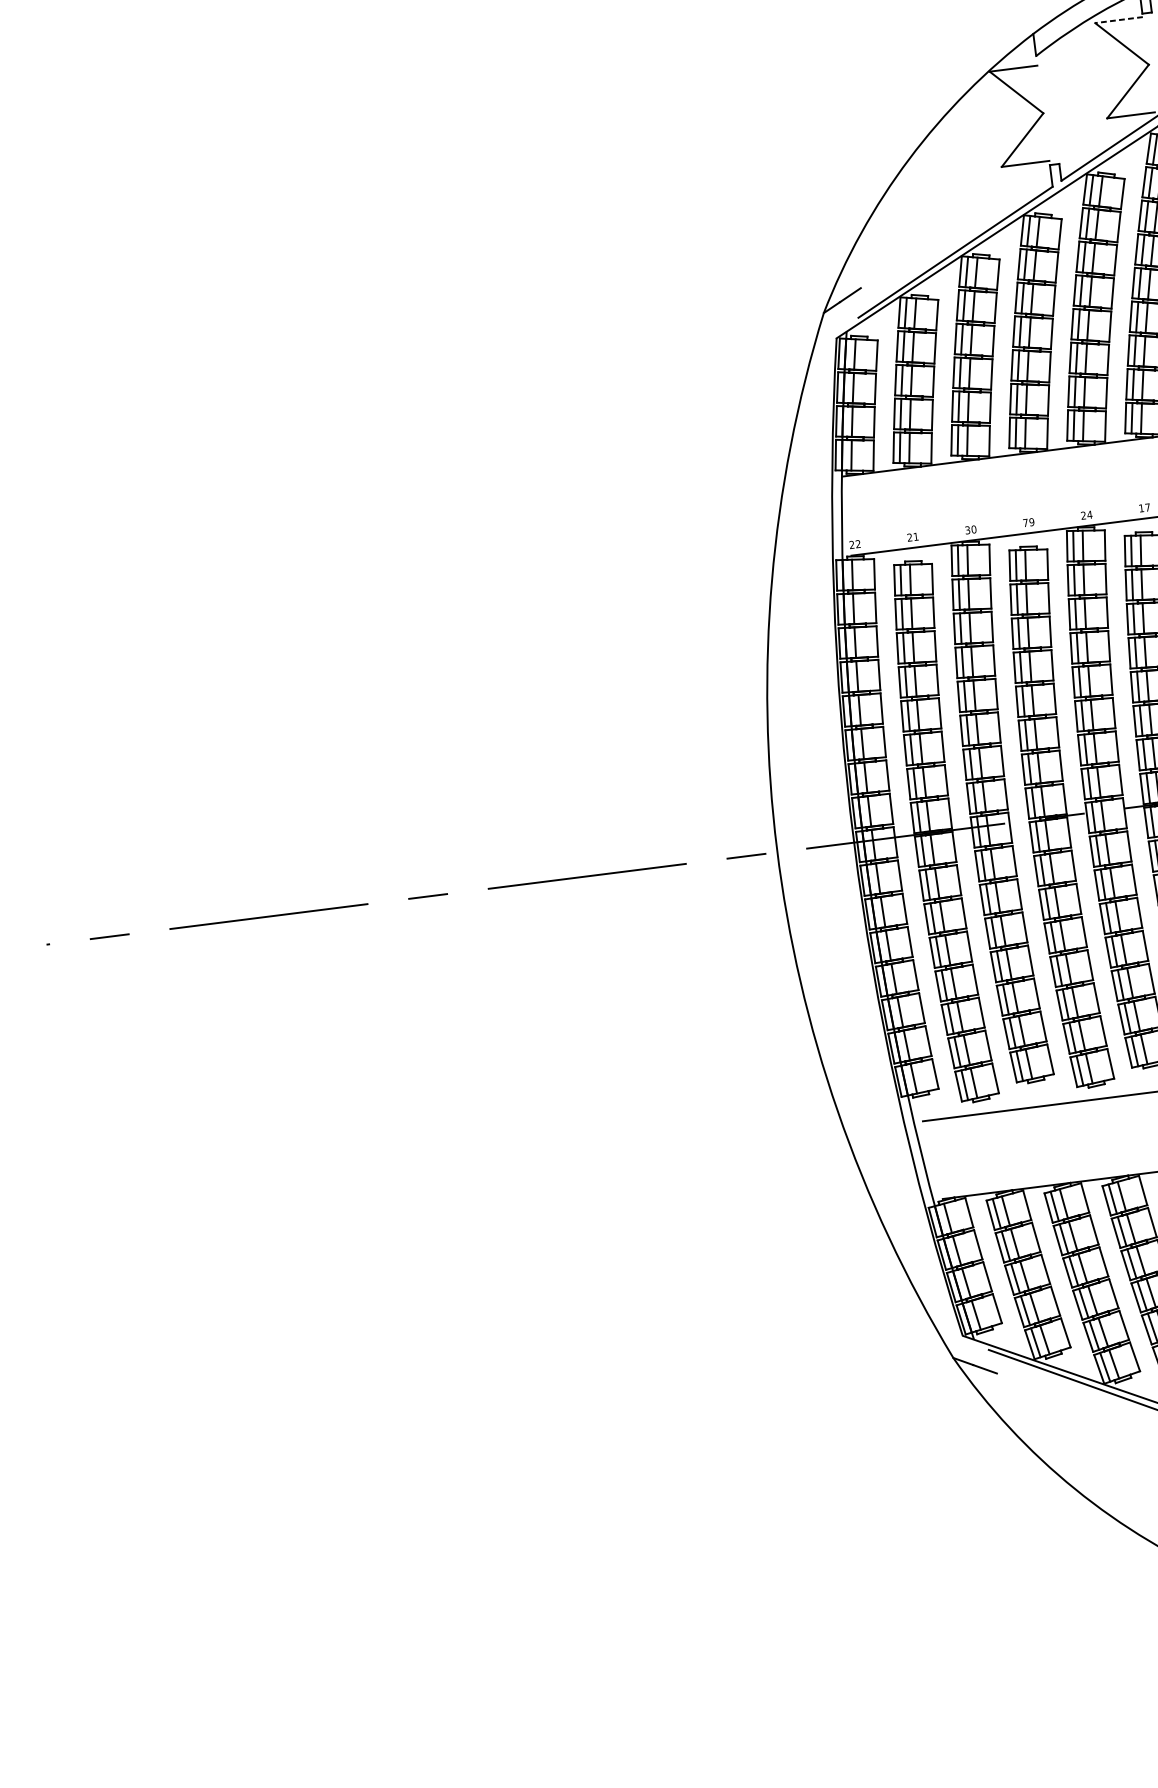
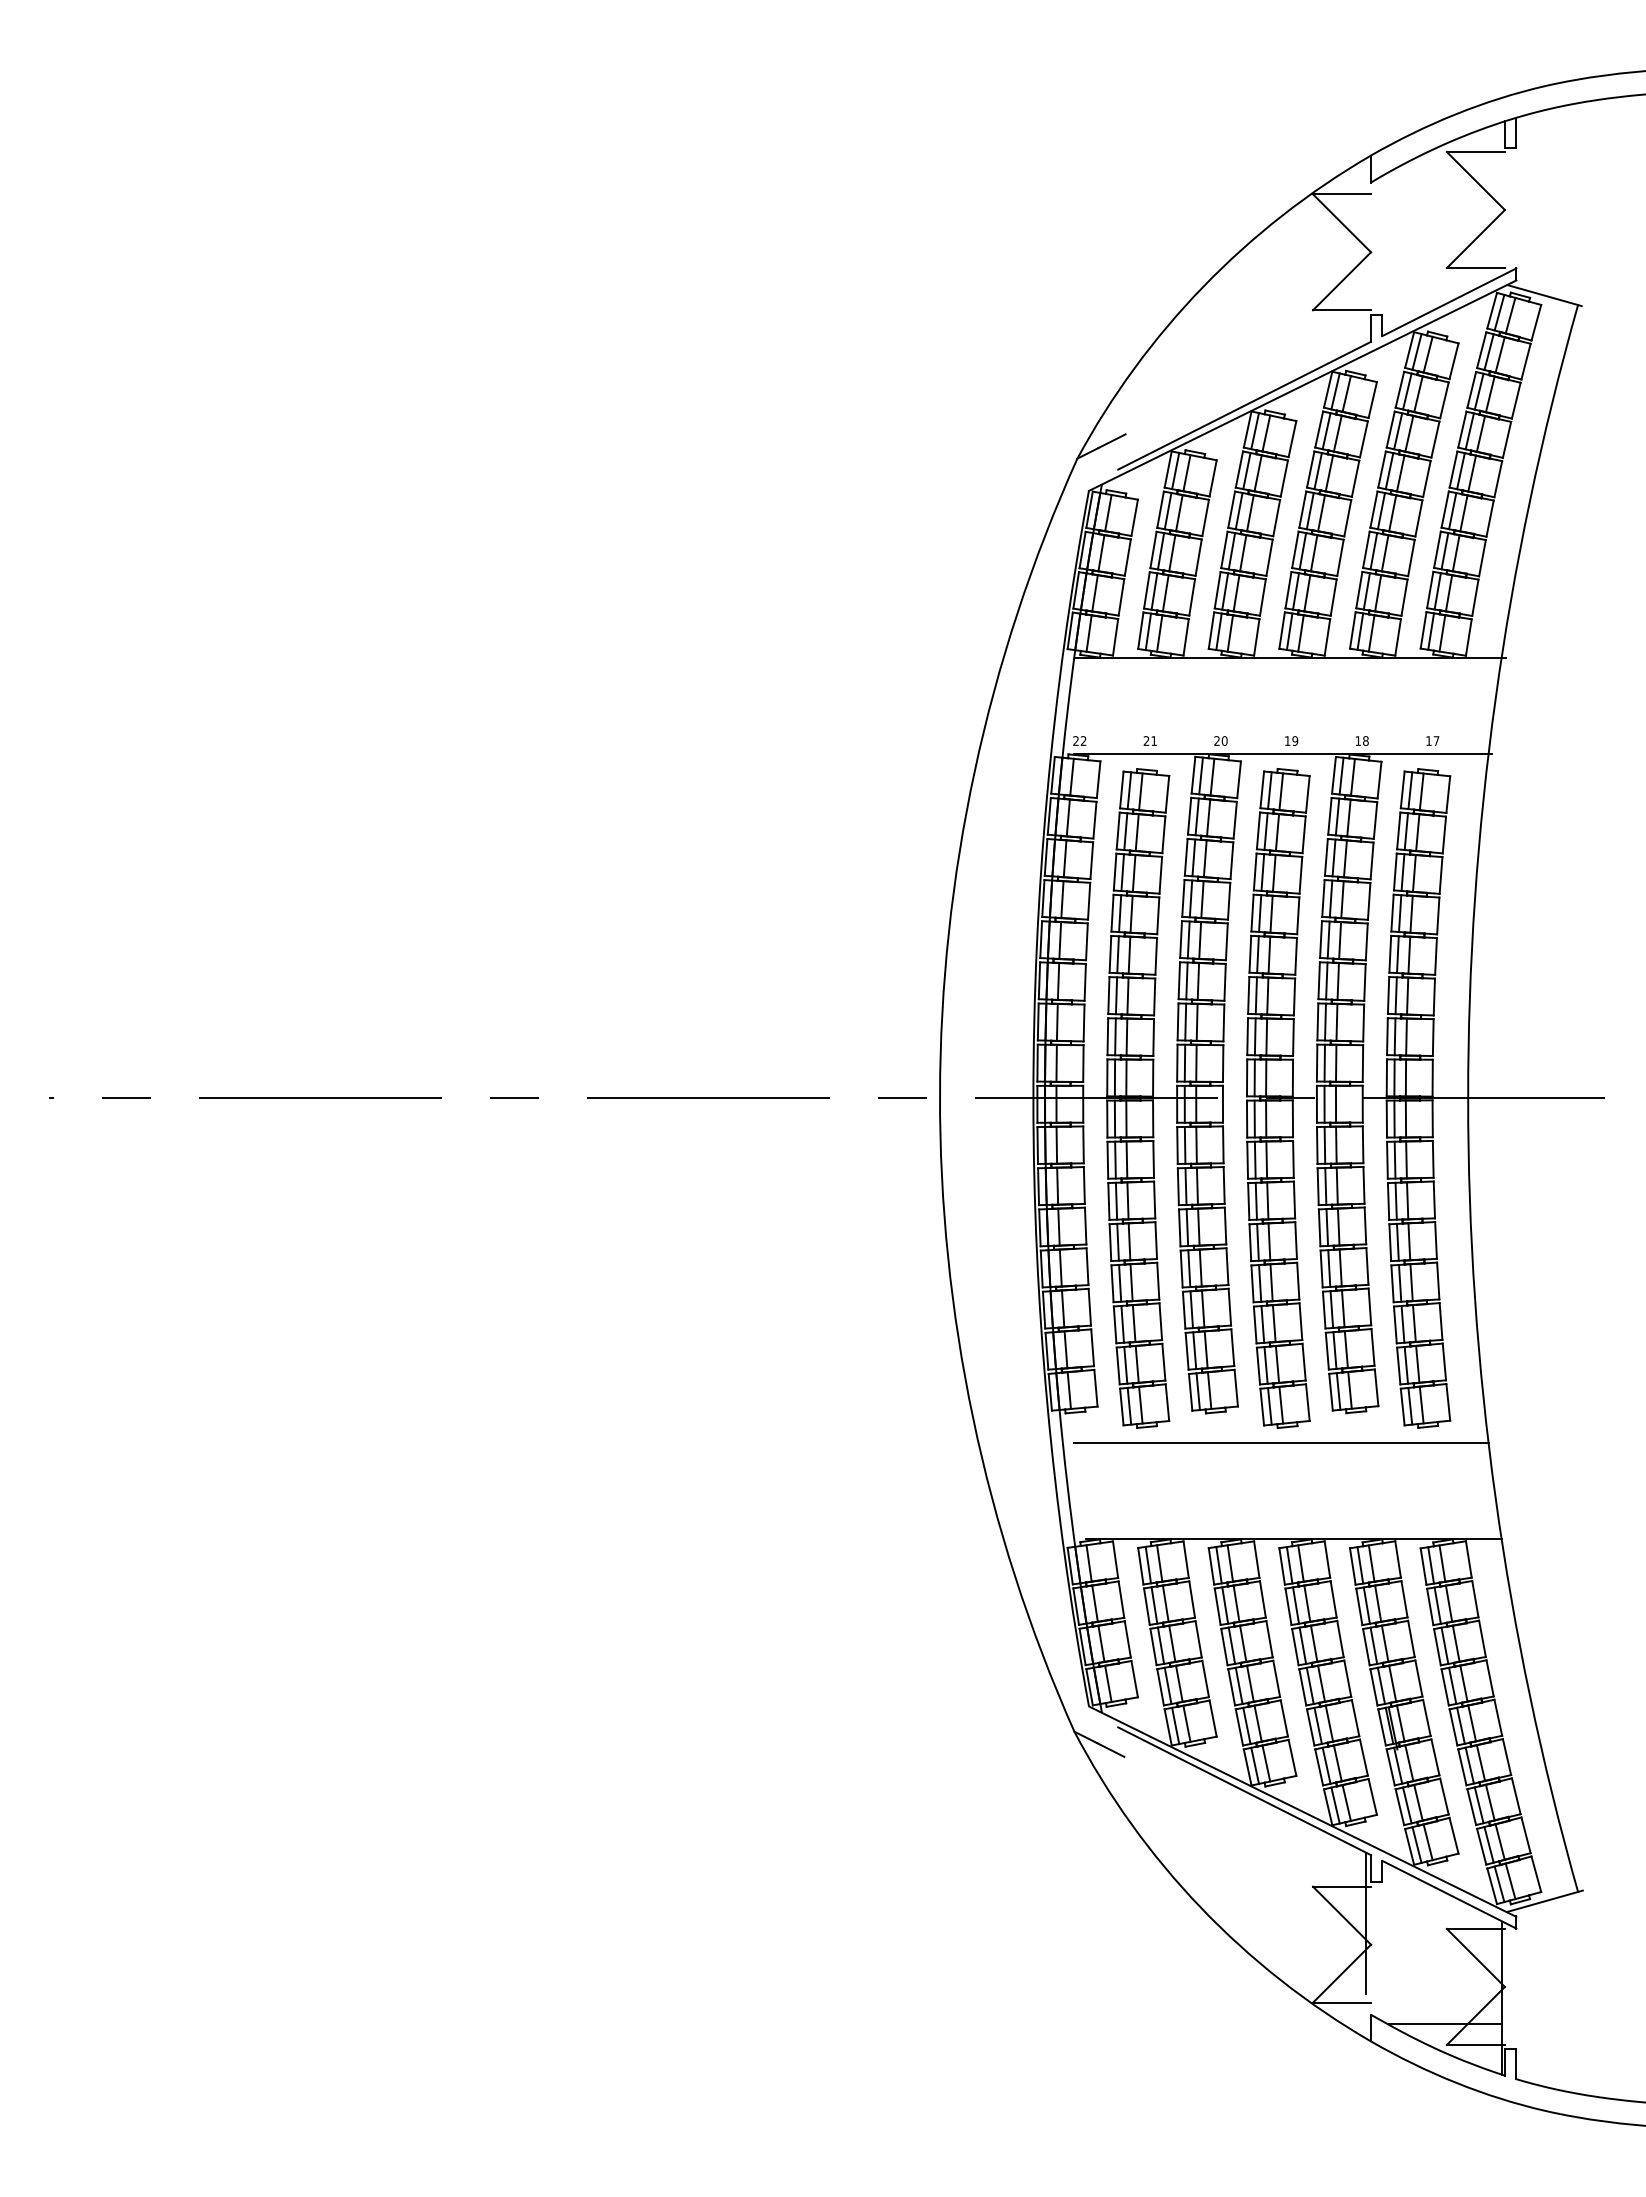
line: (1118, 19) -> (1475, 151), dashed -> solid
text: (1086, 514) -> (1361, 740), 24 -> 18
text: (1025, 522) -> (1287, 740), 79 -> 19
text: (967, 529) -> (1216, 740), 30 -> 20

